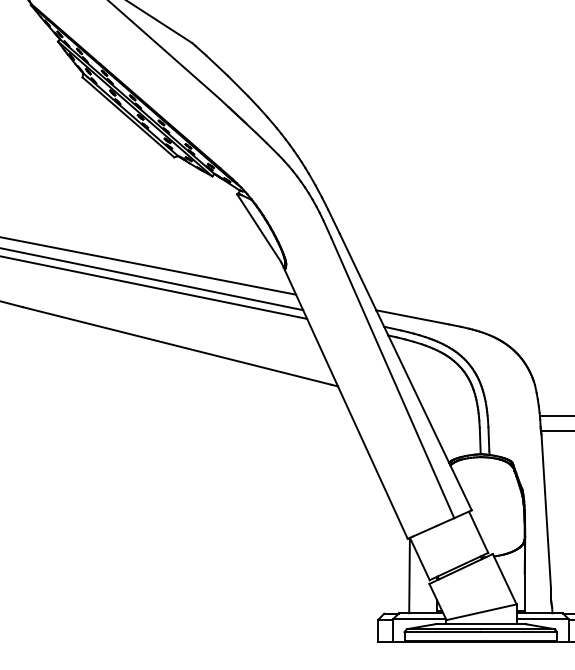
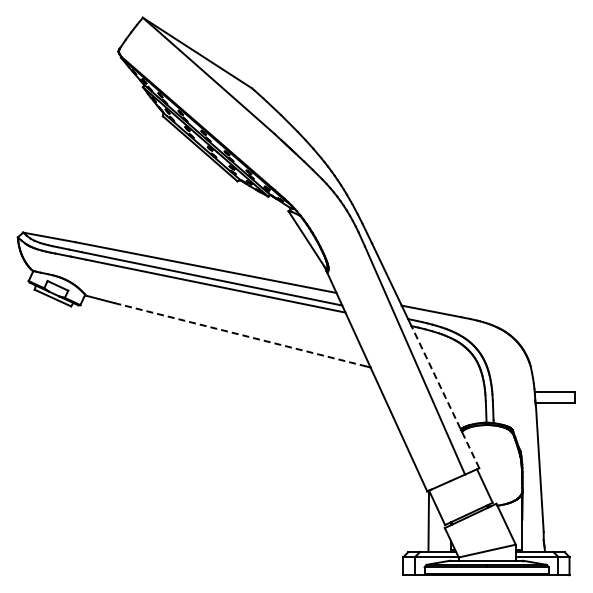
line: (178, 345) -> (240, 334), solid -> dashed
line: (430, 423) -> (445, 397), solid -> dashed

